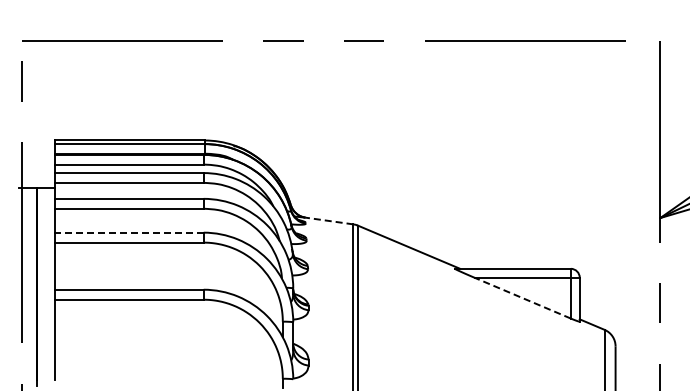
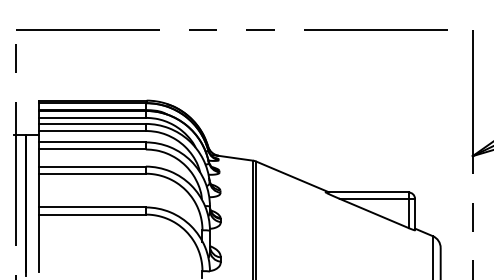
line: (328, 220) -> (235, 157), dashed -> solid
line: (129, 232) -> (92, 166), dashed -> solid
line: (522, 297) -> (374, 213), dashed -> solid

